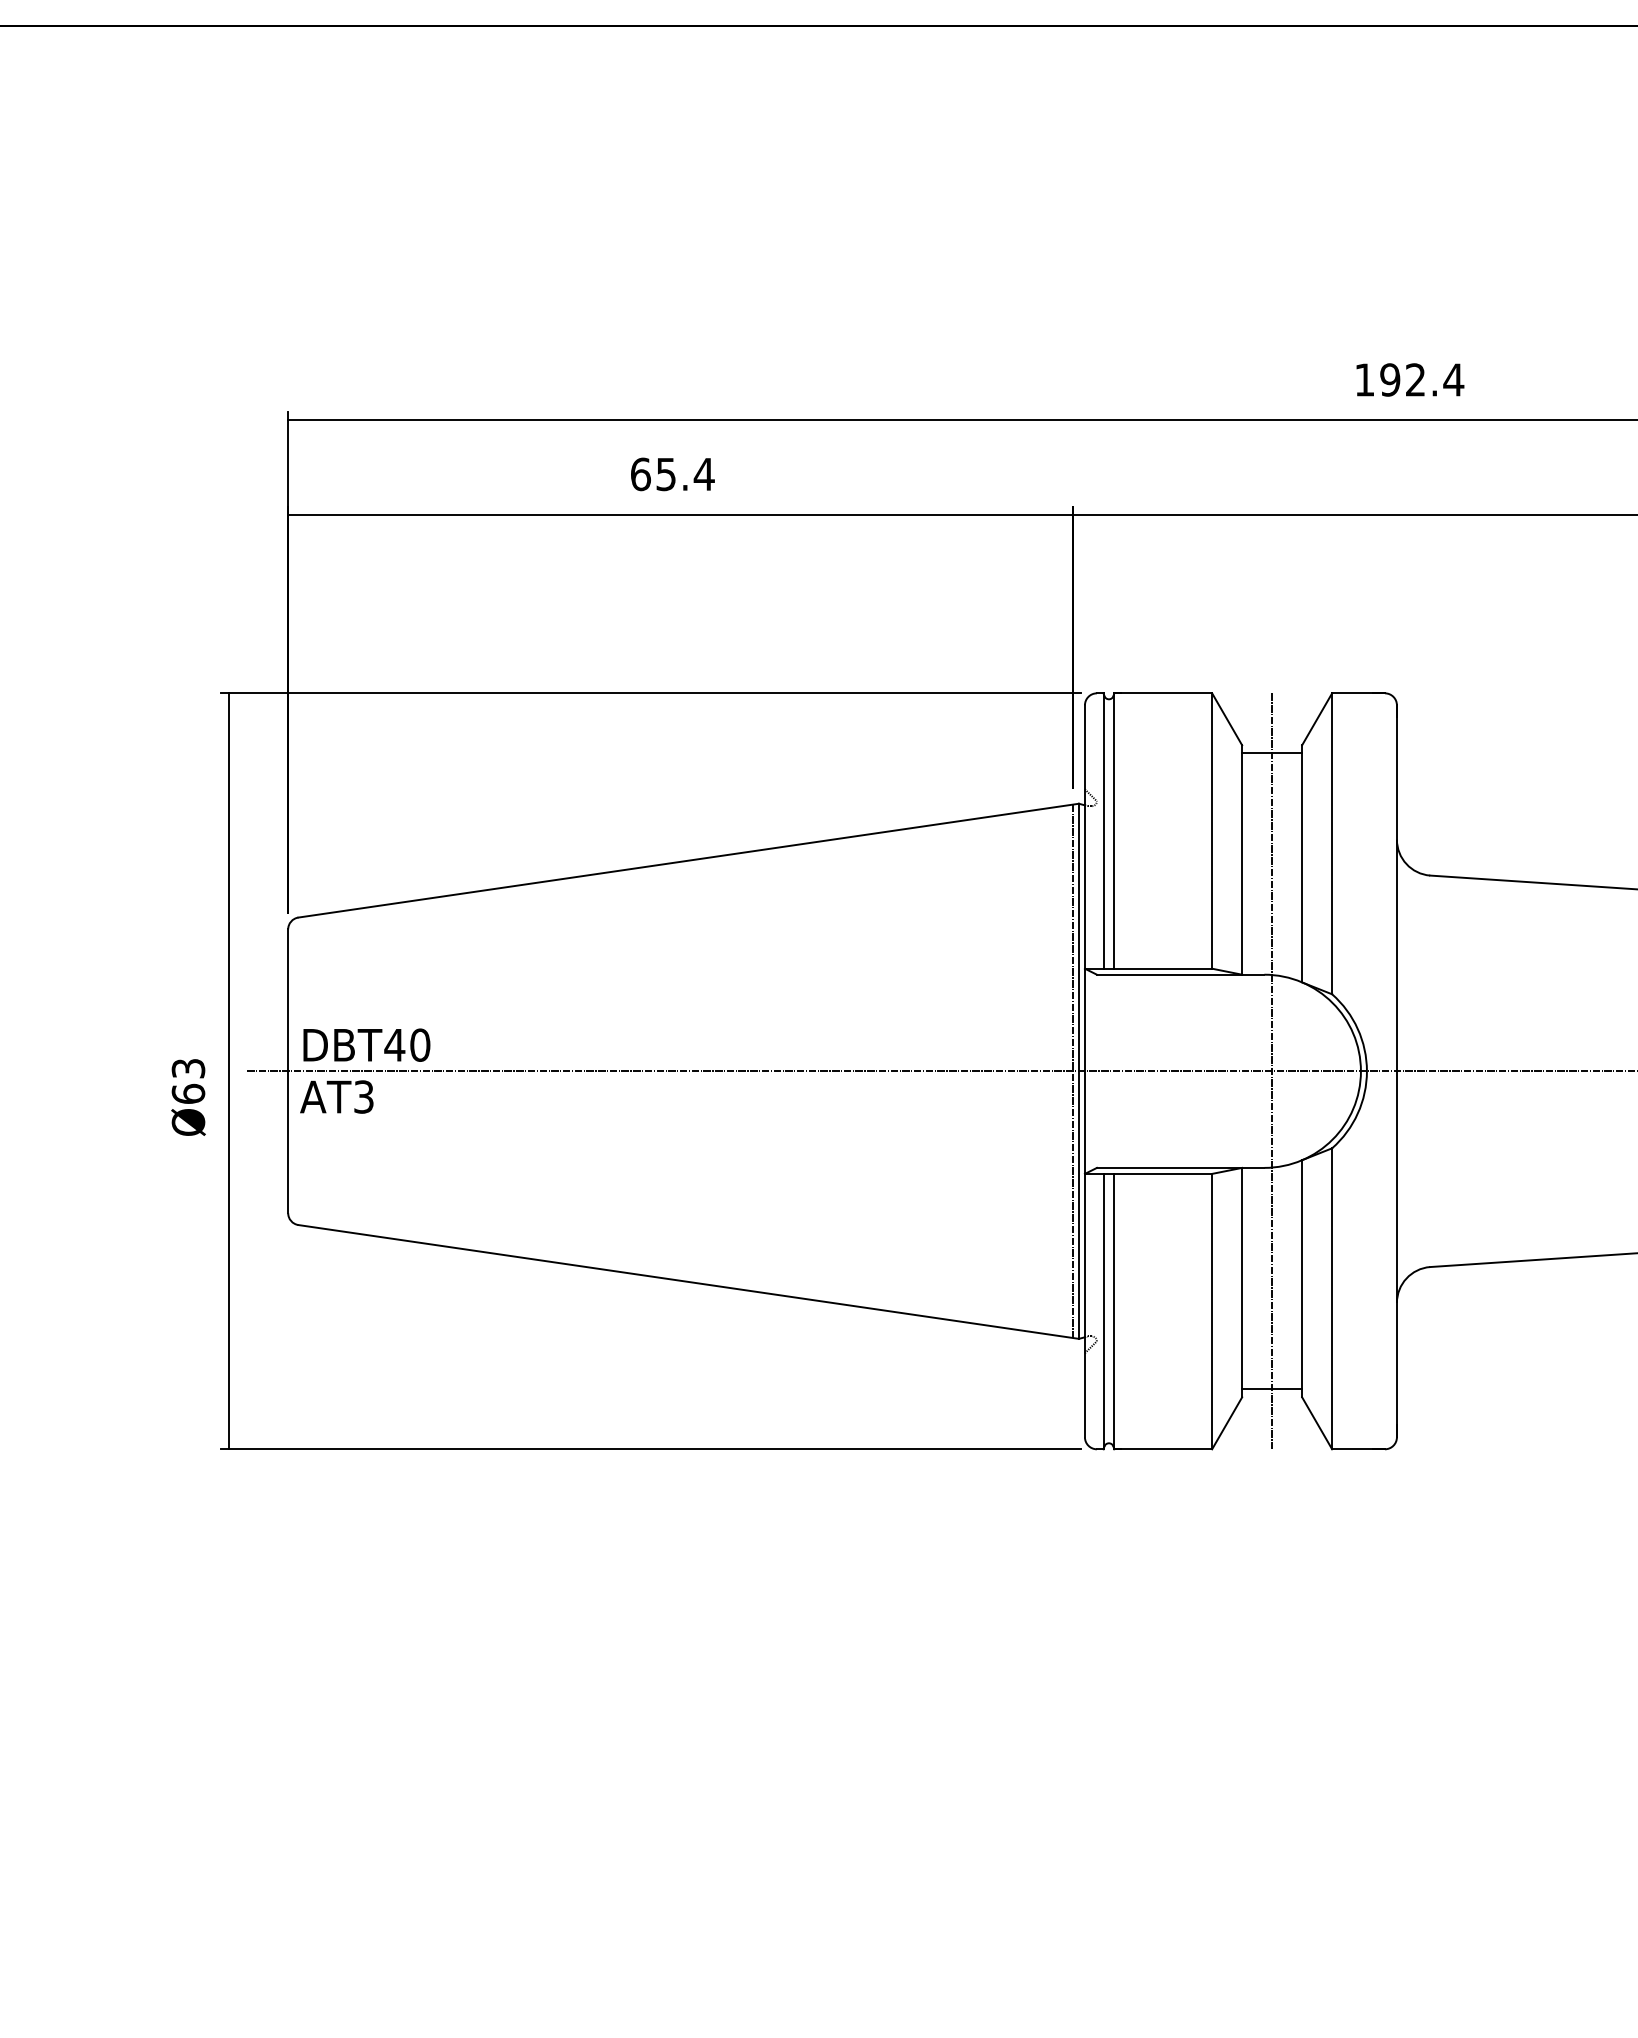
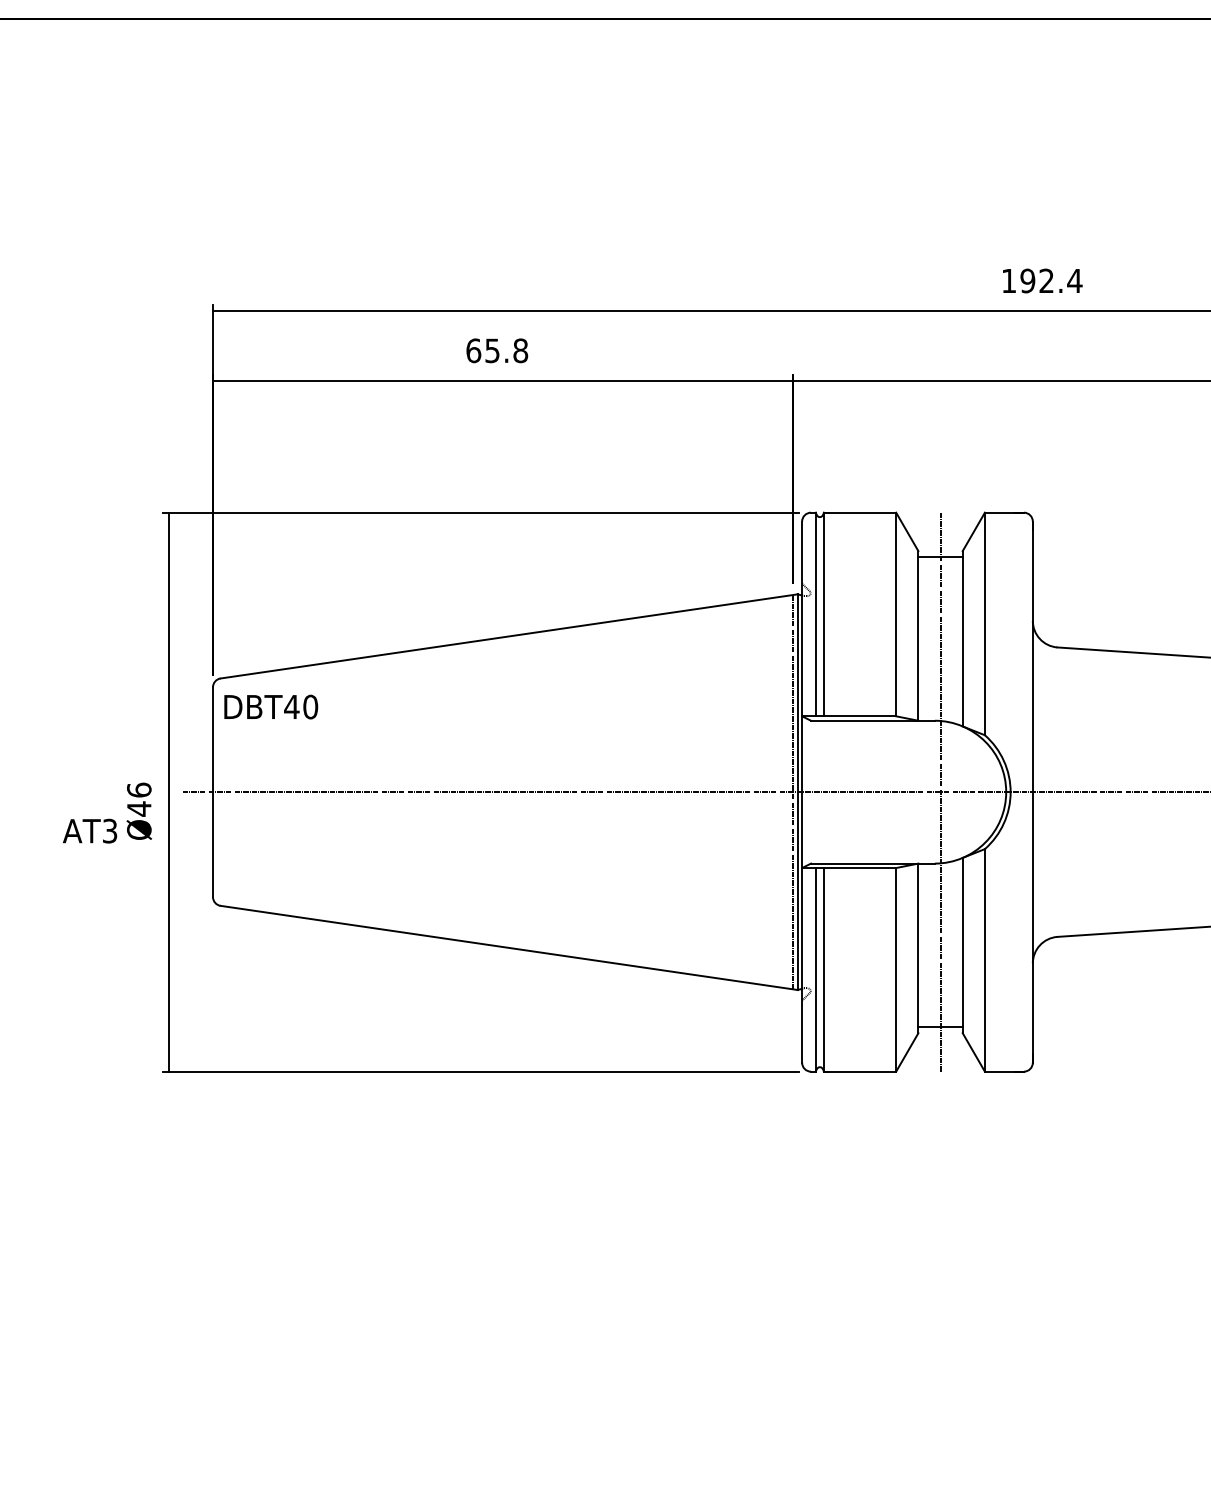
text: (703, 474) -> (520, 350), 65.4 -> 65.8
text: (366, 1044) -> (270, 706), moved
text: (188, 1081) -> (139, 799), Ø63 -> Ø46
text: (336, 1096) -> (89, 830), moved

